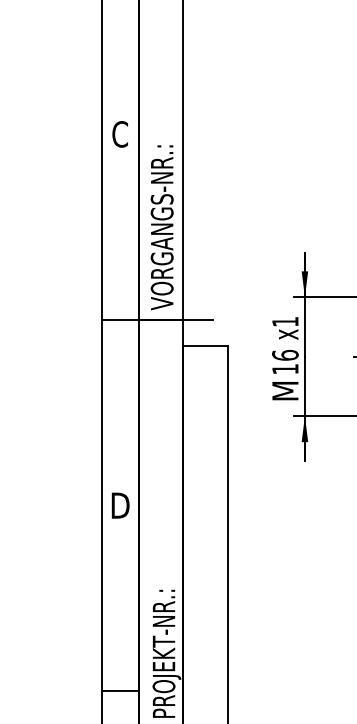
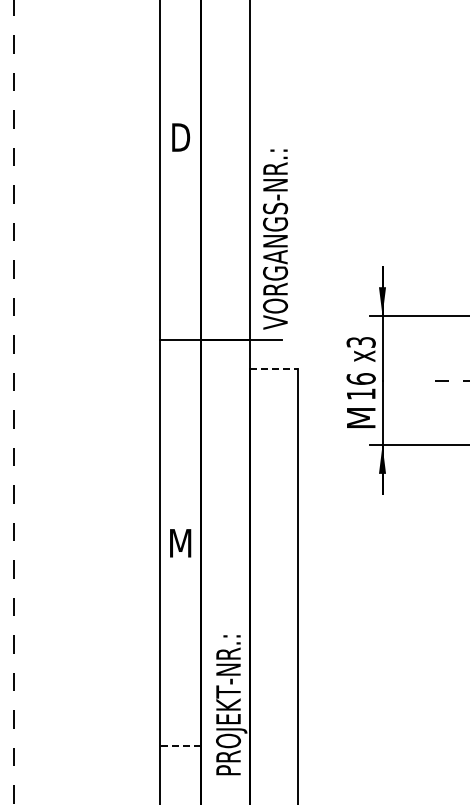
text: (121, 134) -> (181, 137), C -> D
text: (162, 227) -> (275, 239), moved
text: (284, 321) -> (360, 342), x1 -> x3
line: (206, 345) -> (274, 368), solid -> dashed
text: (120, 505) -> (180, 543), D -> M
line: (120, 691) -> (180, 746), solid -> dashed

